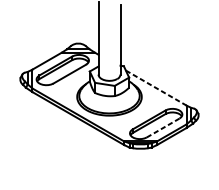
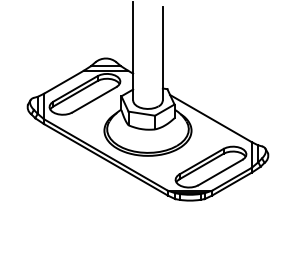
line: (156, 87) -> (211, 118), dashed -> solid
line: (163, 127) -> (220, 172), dashed -> solid

